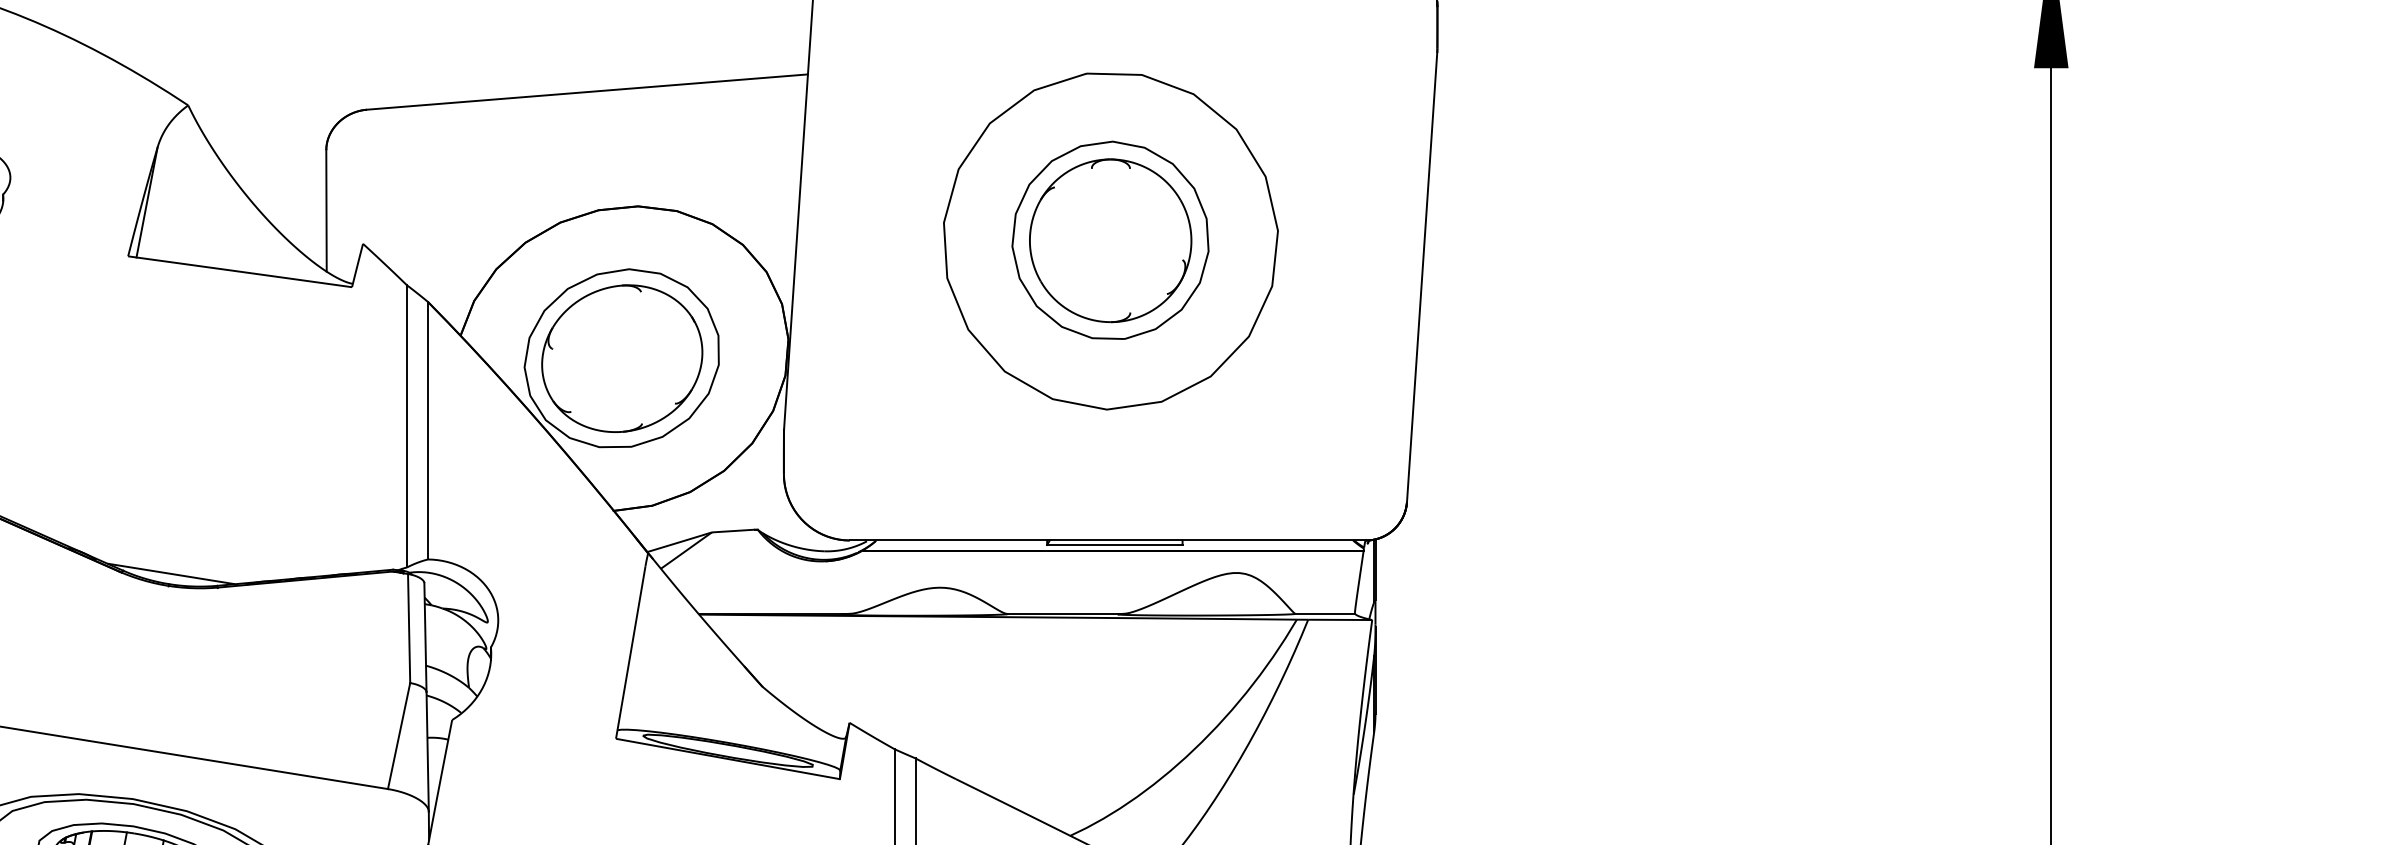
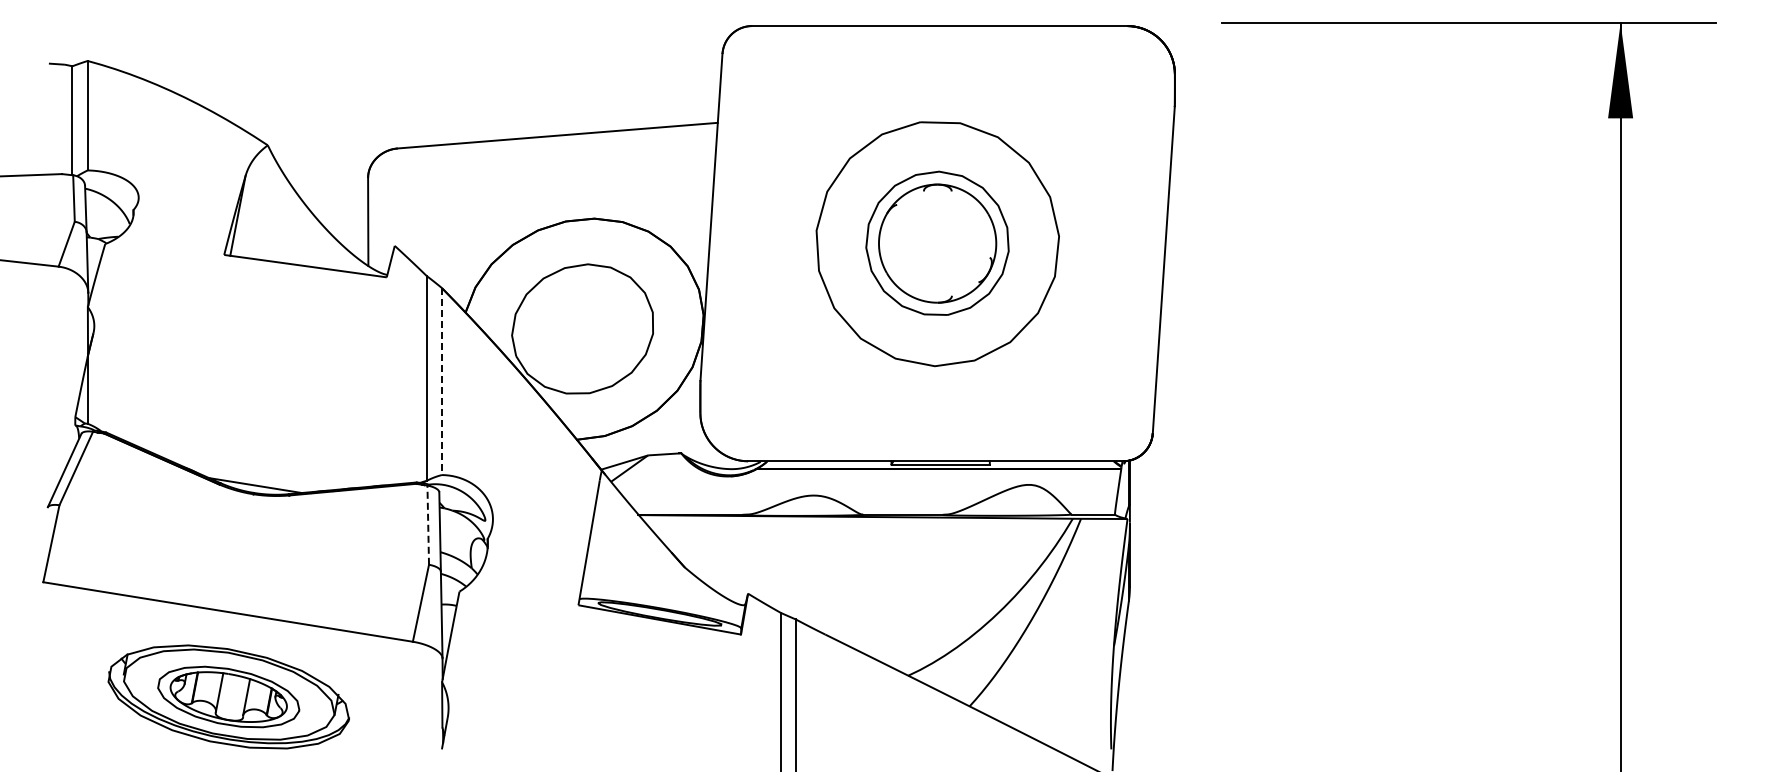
part: (621, 359) -> (582, 329), removed
line: (427, 430) -> (441, 381), solid -> dashed
line: (409, 628) -> (428, 525), solid -> dashed

